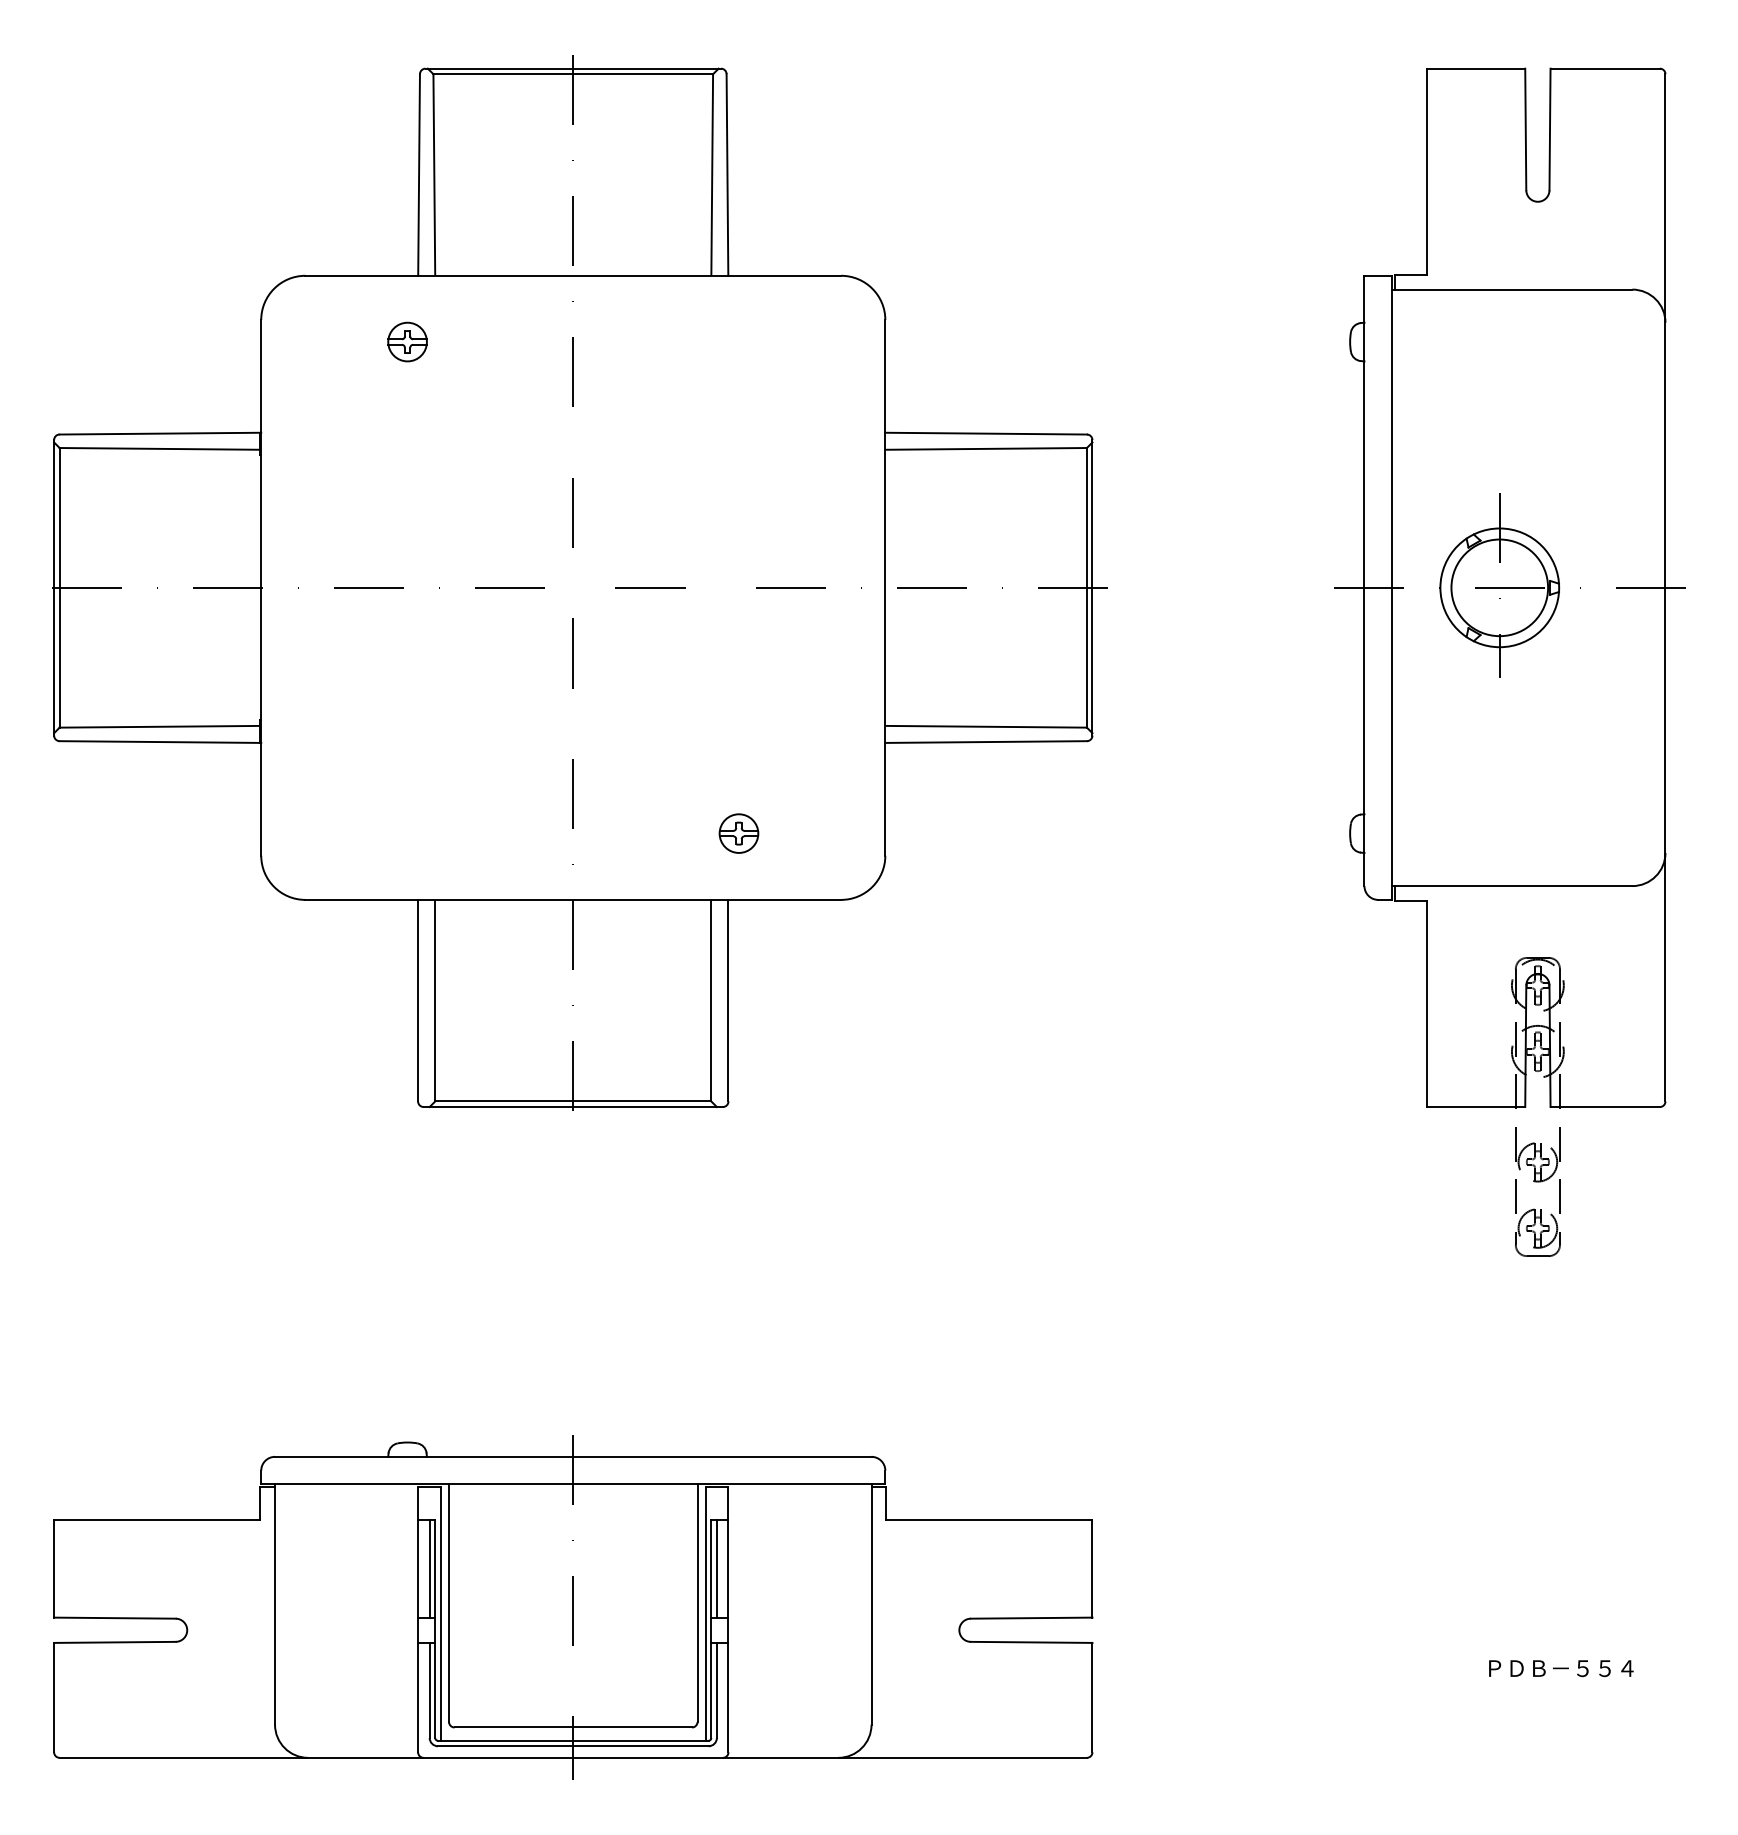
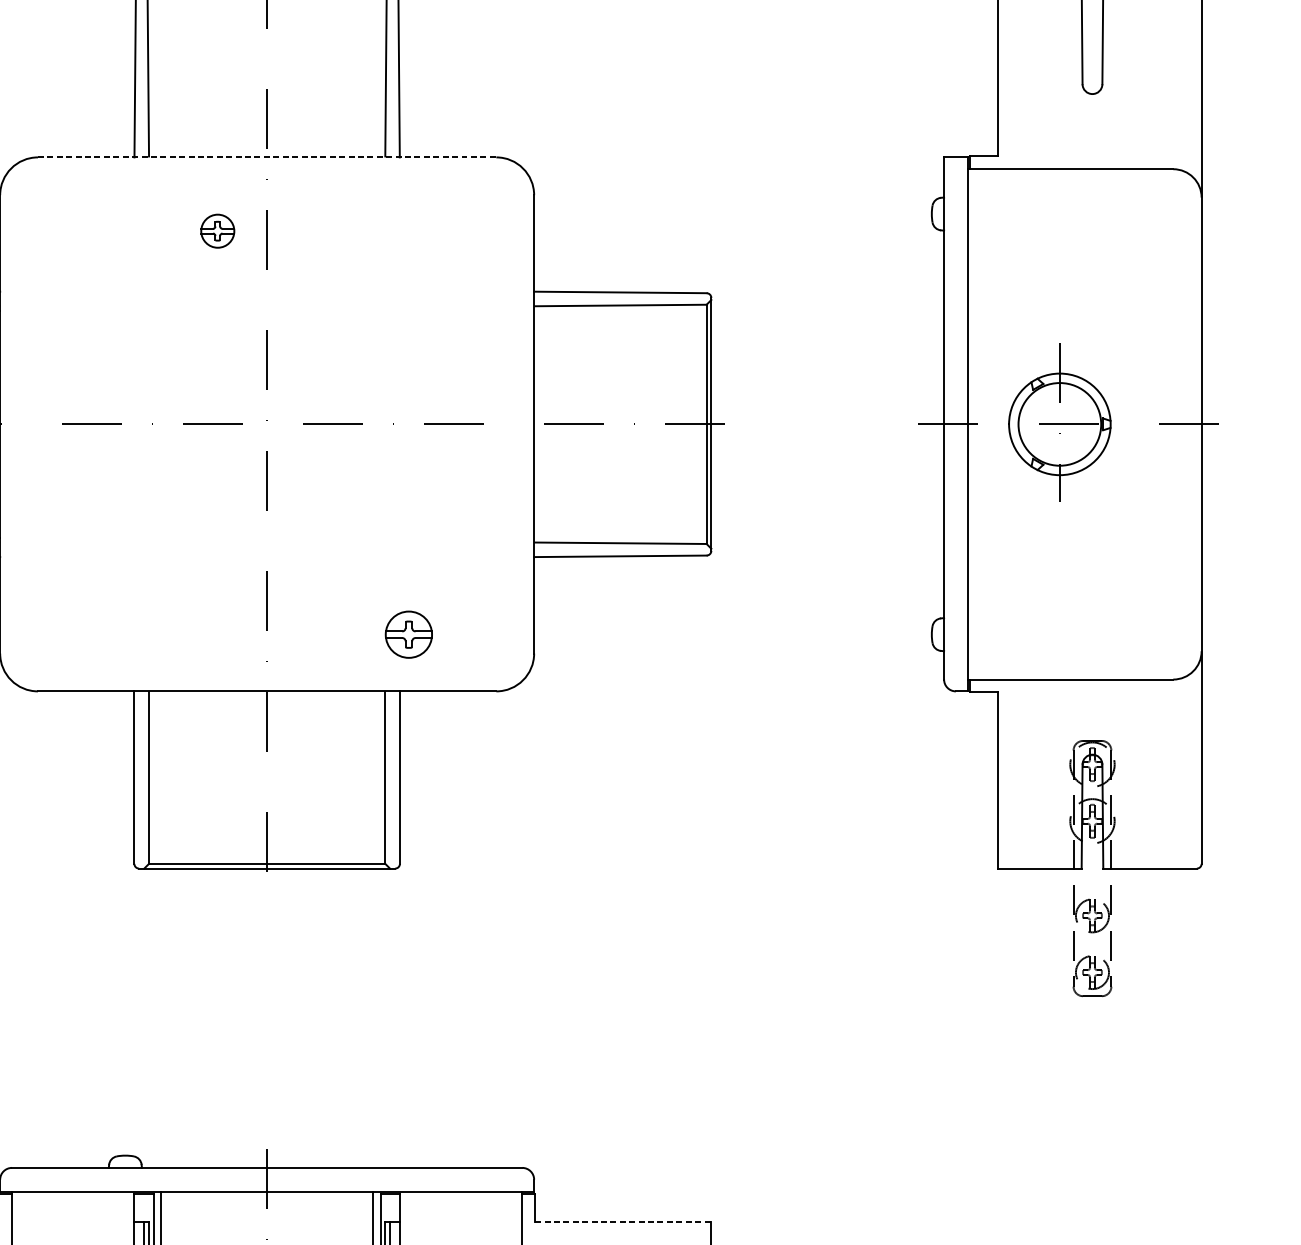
line: (573, 275) -> (267, 157), solid -> dashed
part: (407, 341) -> (217, 230), moved
part: (738, 833) -> (408, 634), size x1.4
line: (989, 1519) -> (623, 1221), solid -> dashed

